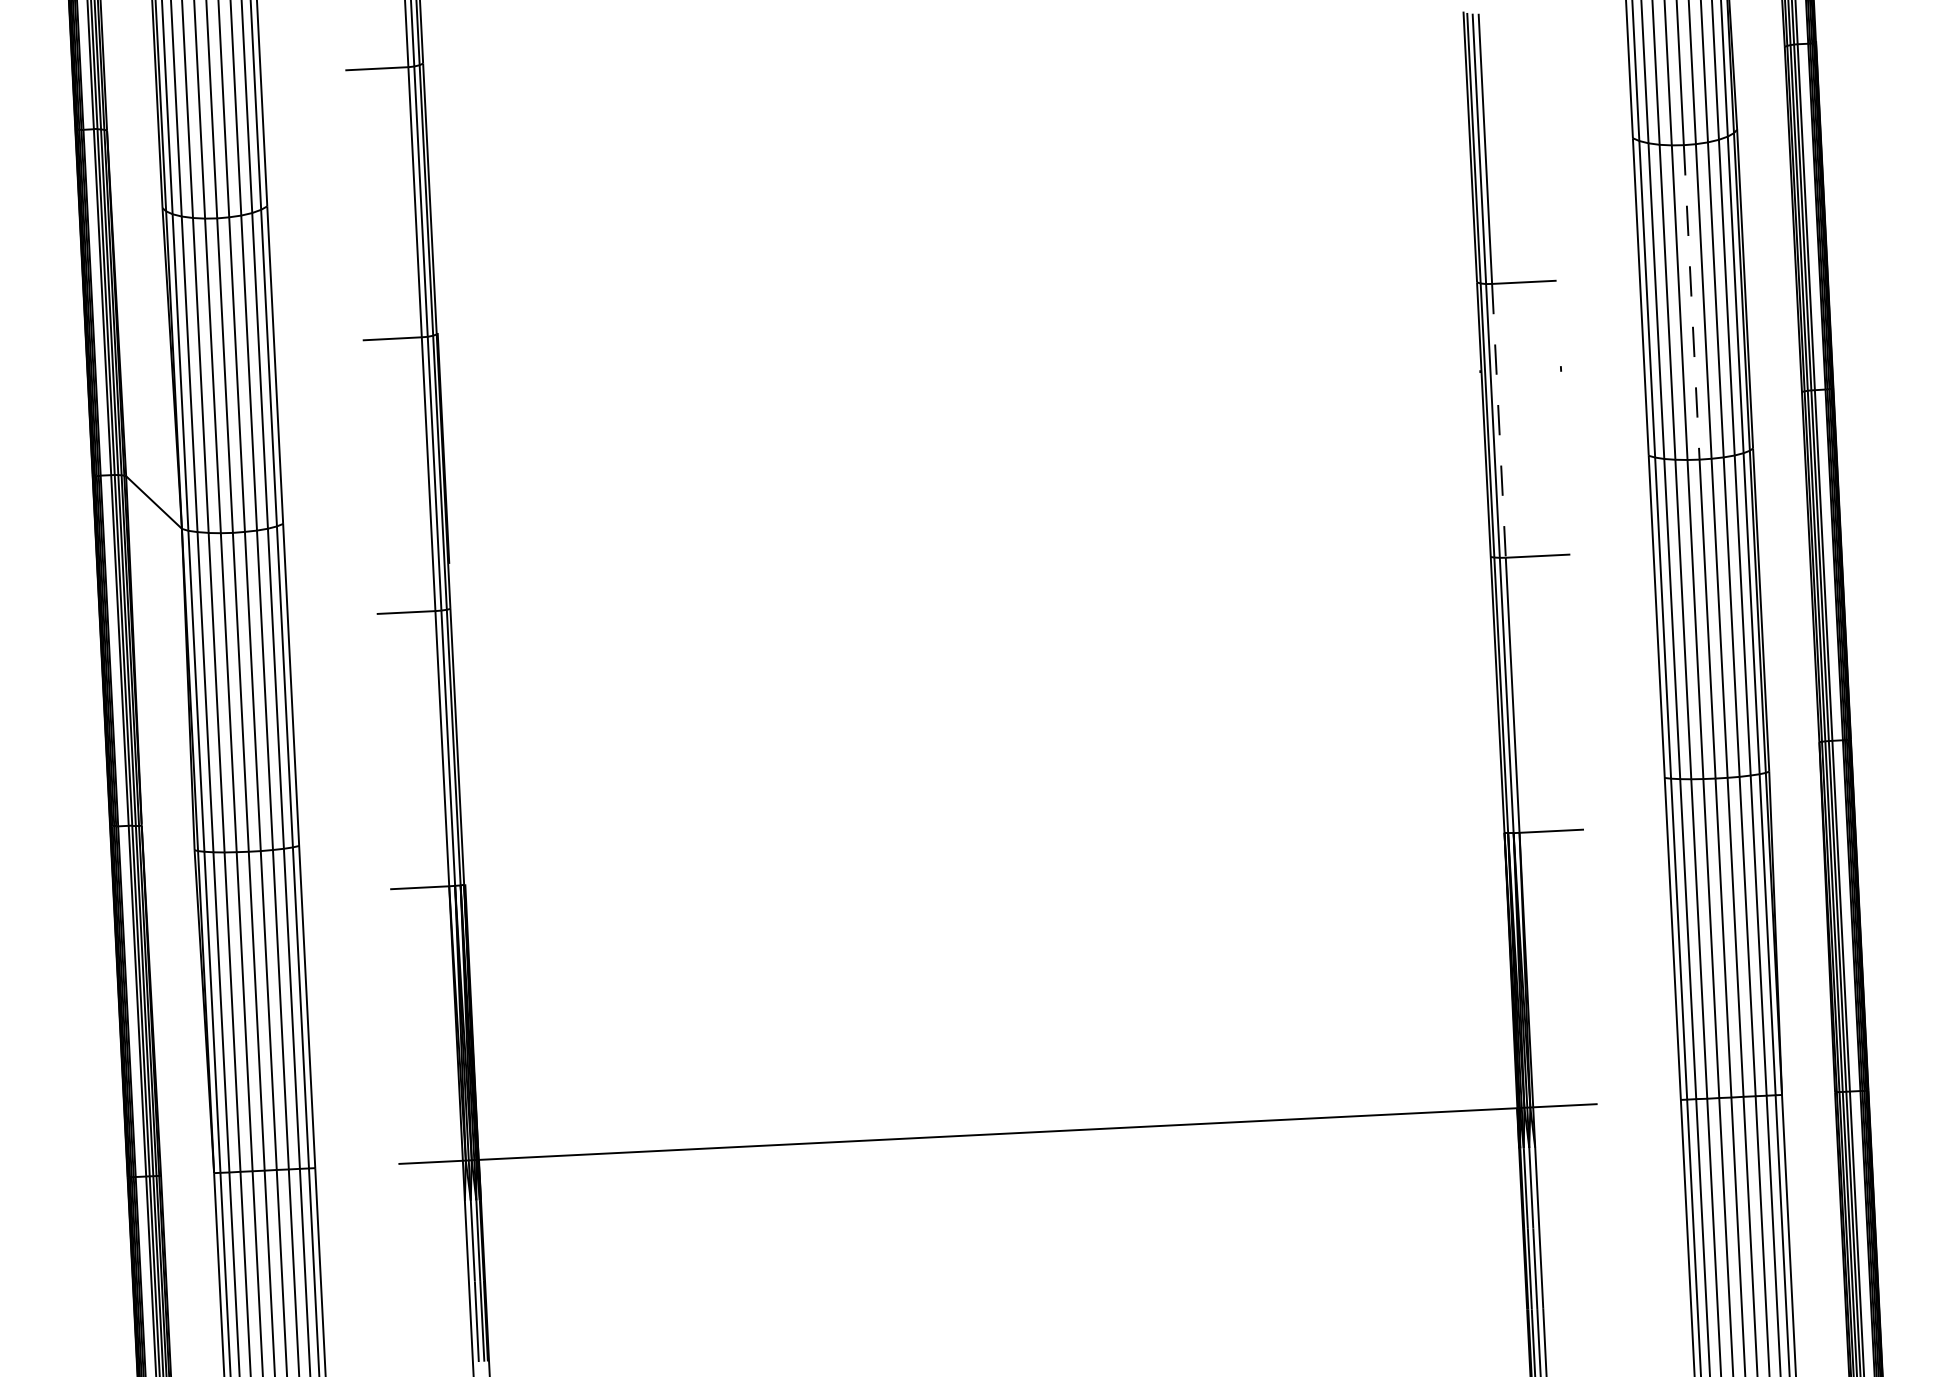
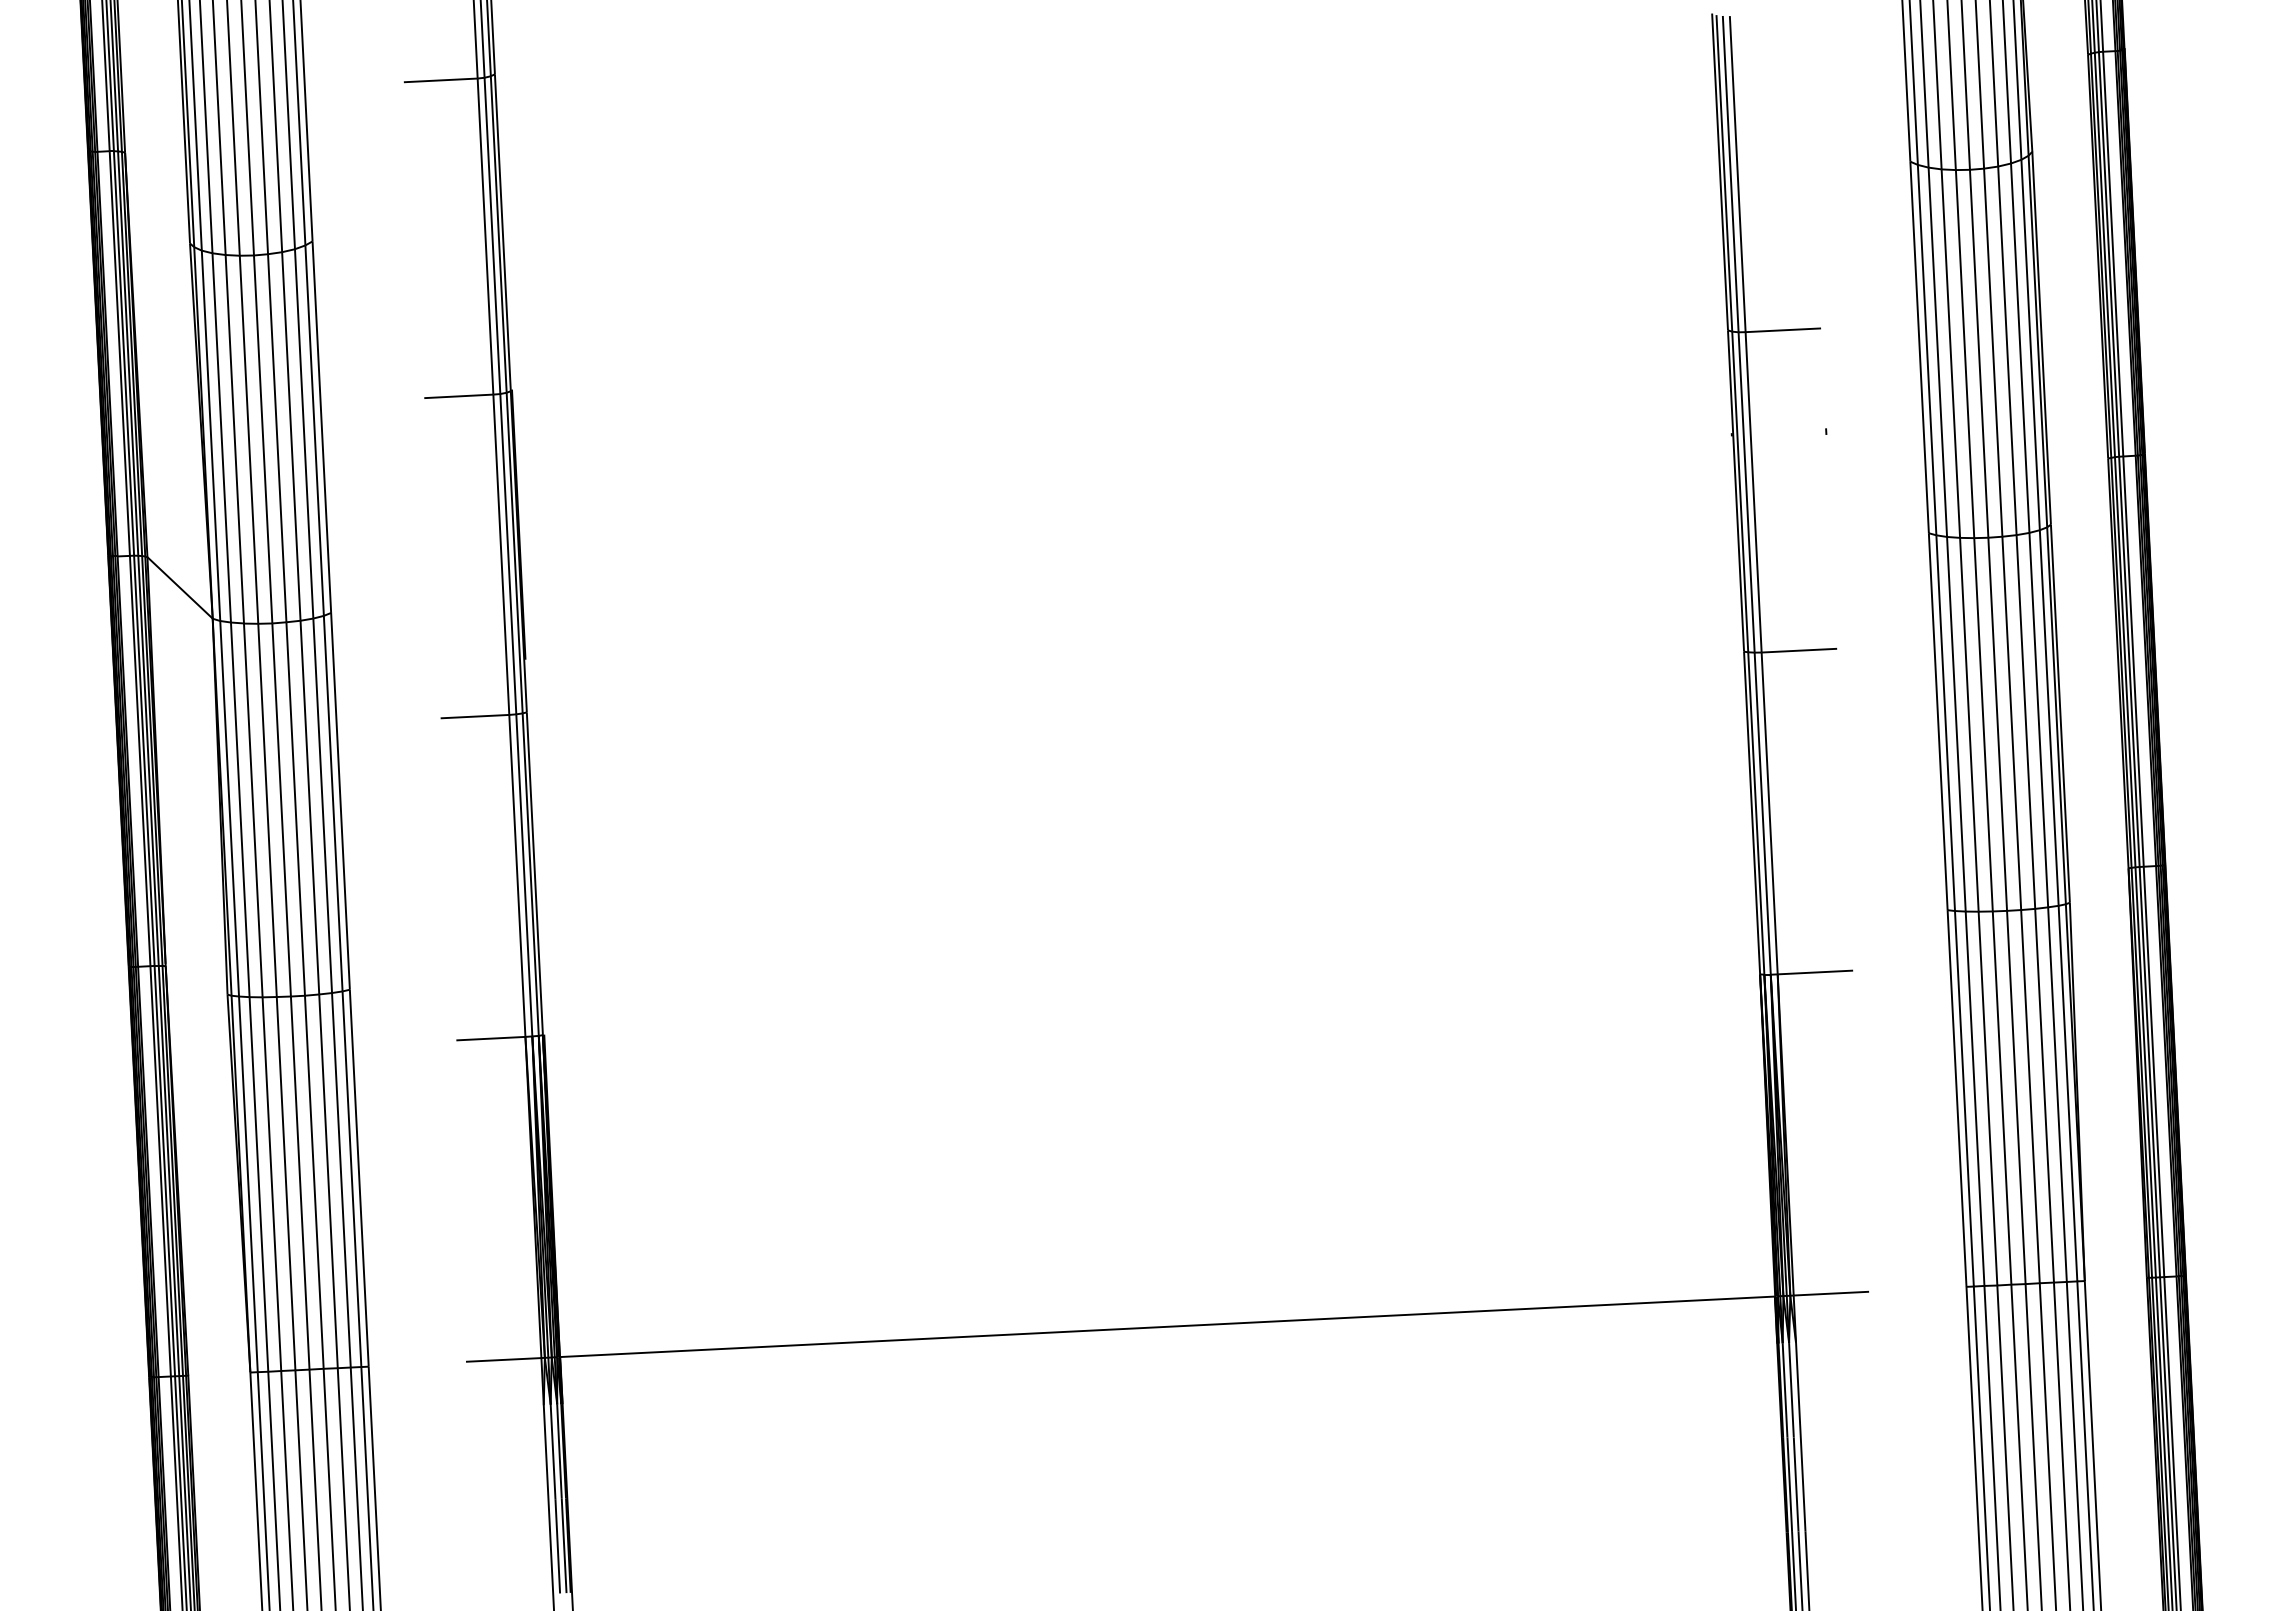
line: (1692, 303) -> (1979, 354), dashed -> solid
line: (1498, 420) -> (1753, 492), dashed -> solid

